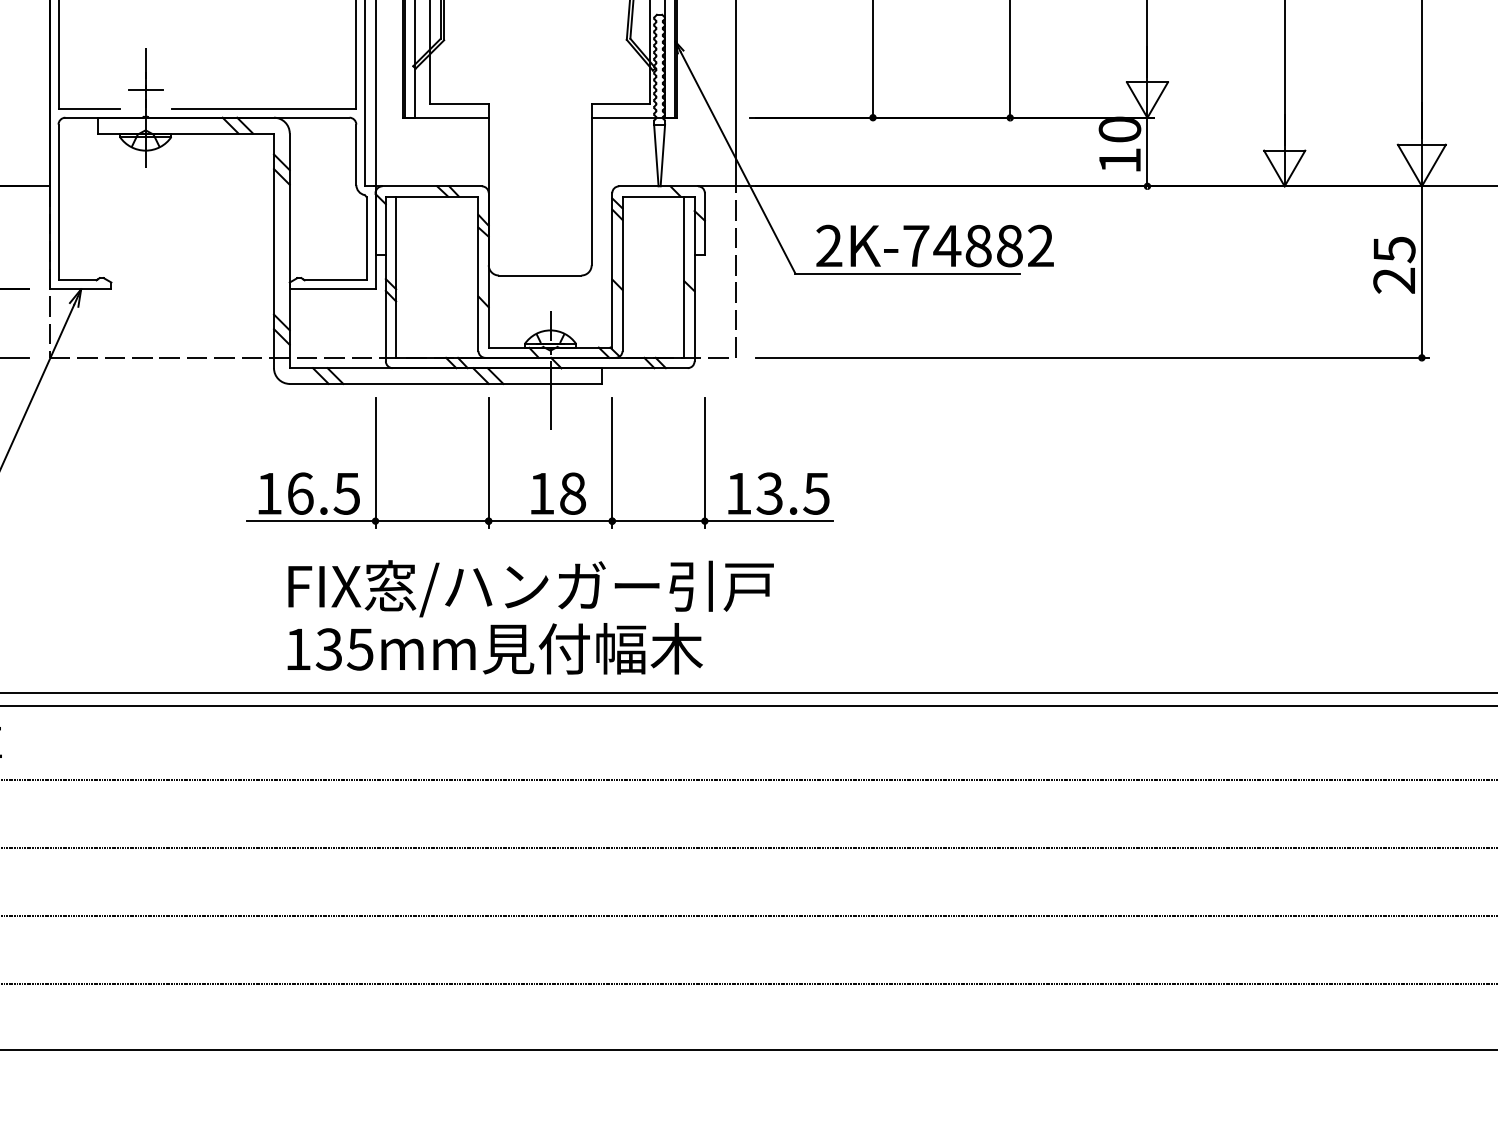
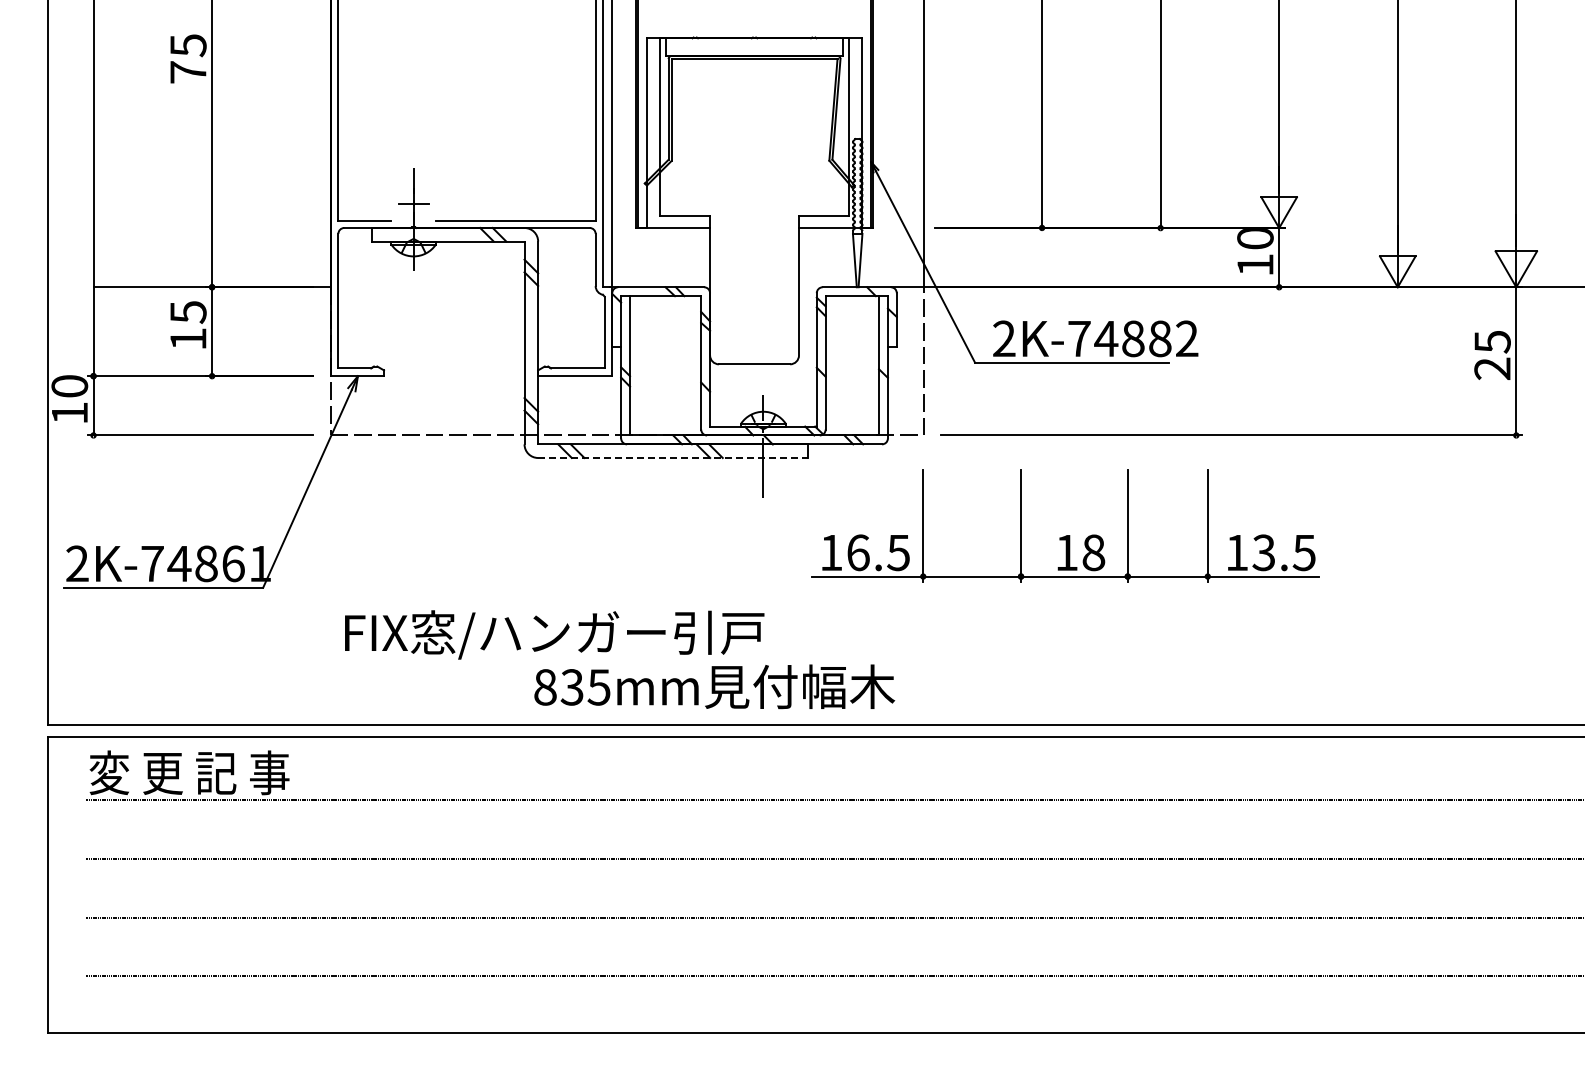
line: (446, 384) -> (673, 458), solid -> dashed
part: (540, 473) -> (1065, 535), moved
text: (530, 588) -> (554, 634), moved
text: (298, 649) -> (545, 687), 135mm -> 835mm

